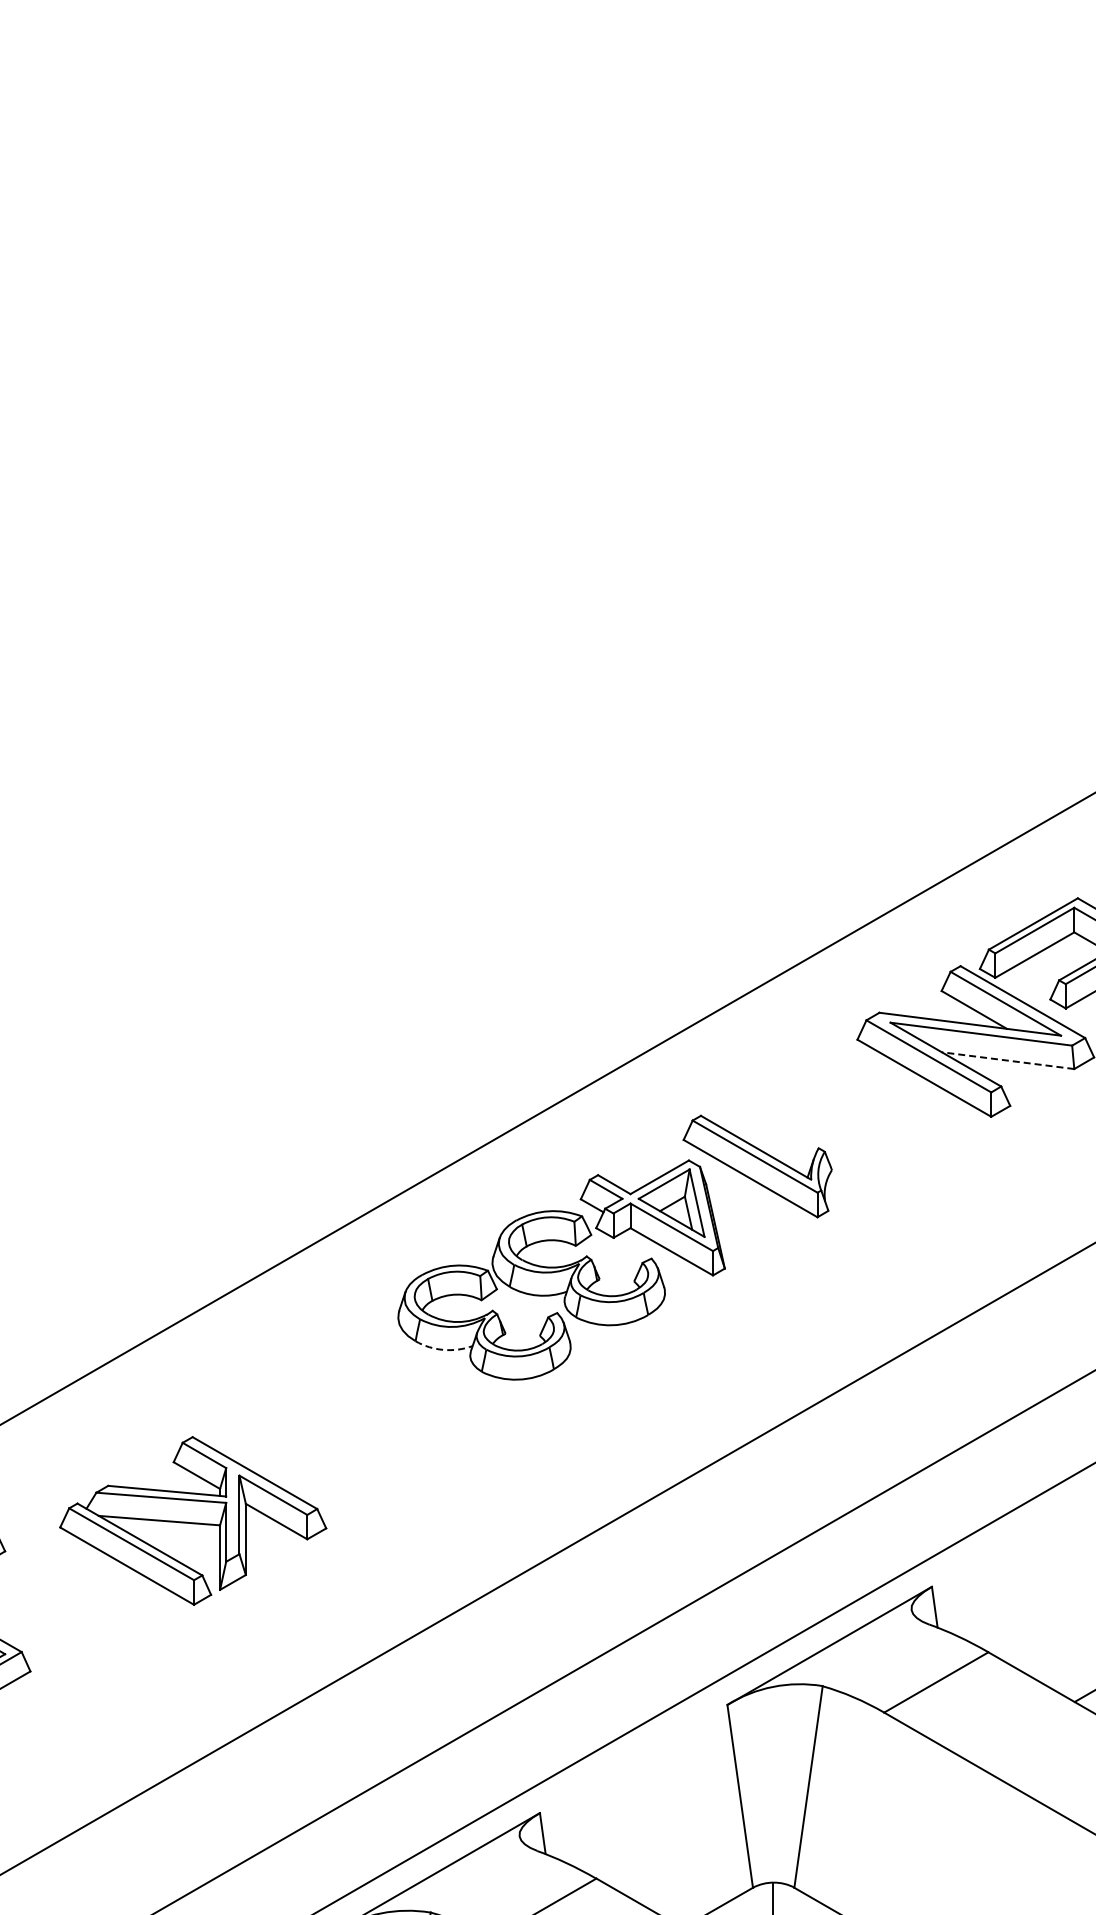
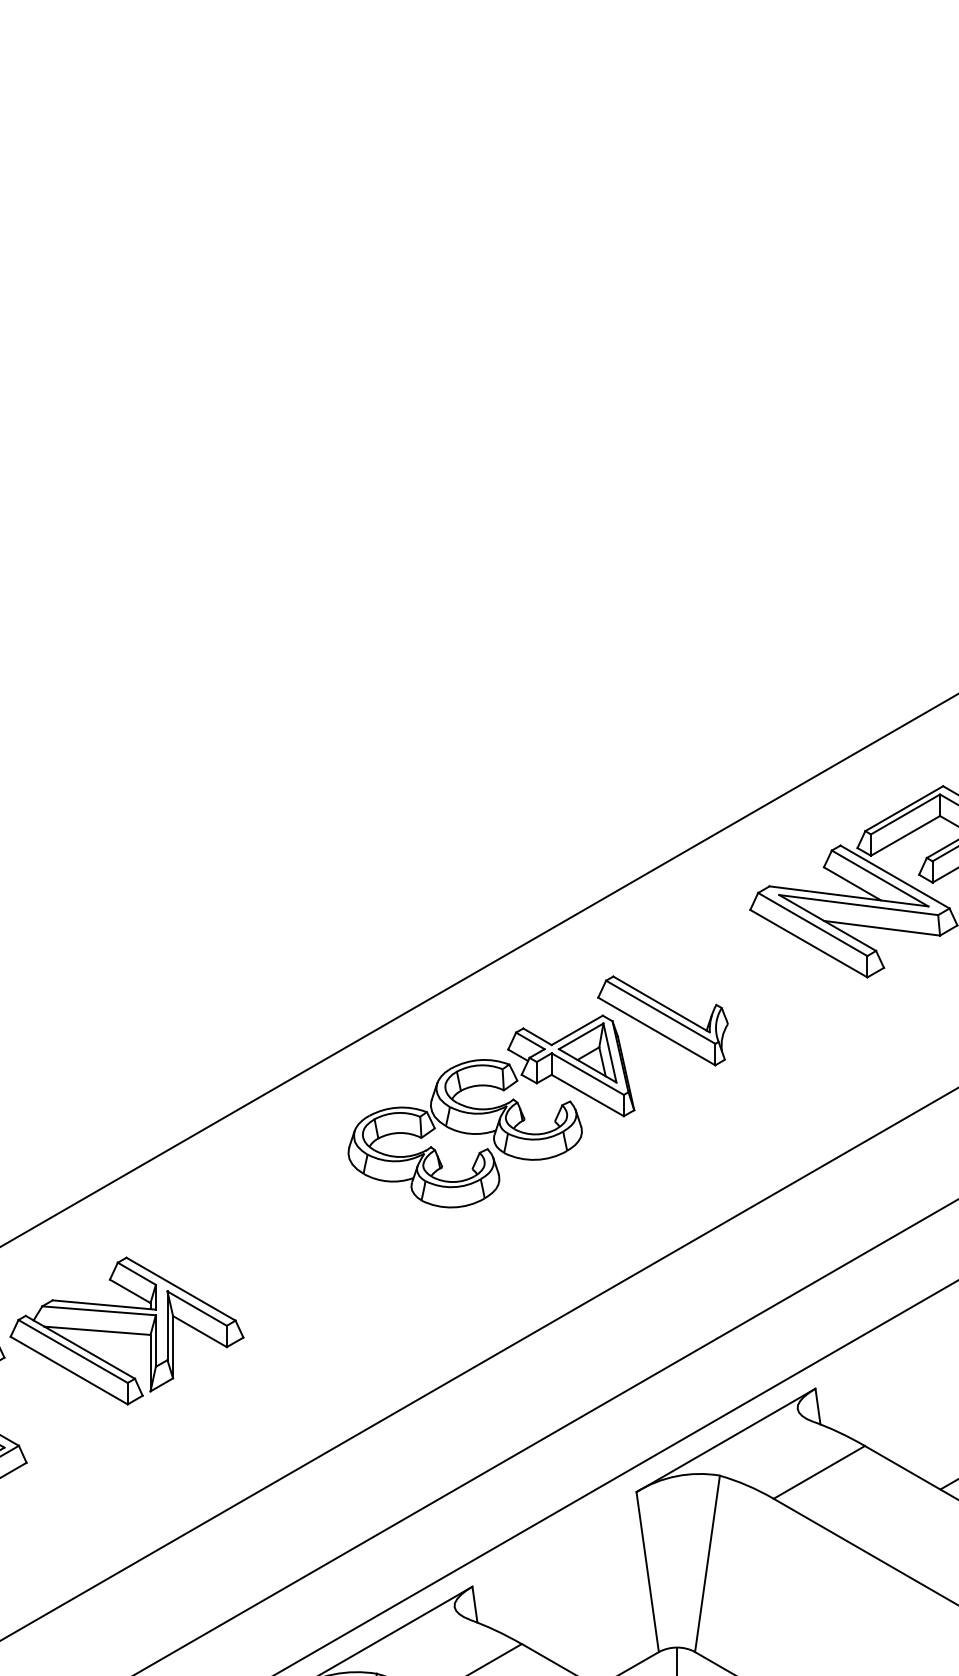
line: (1007, 1060) -> (881, 928), dashed -> solid
arc: (443, 1349) -> (388, 1181), dashed -> solid
part: (193, 1520) -> (127, 1330), moved

